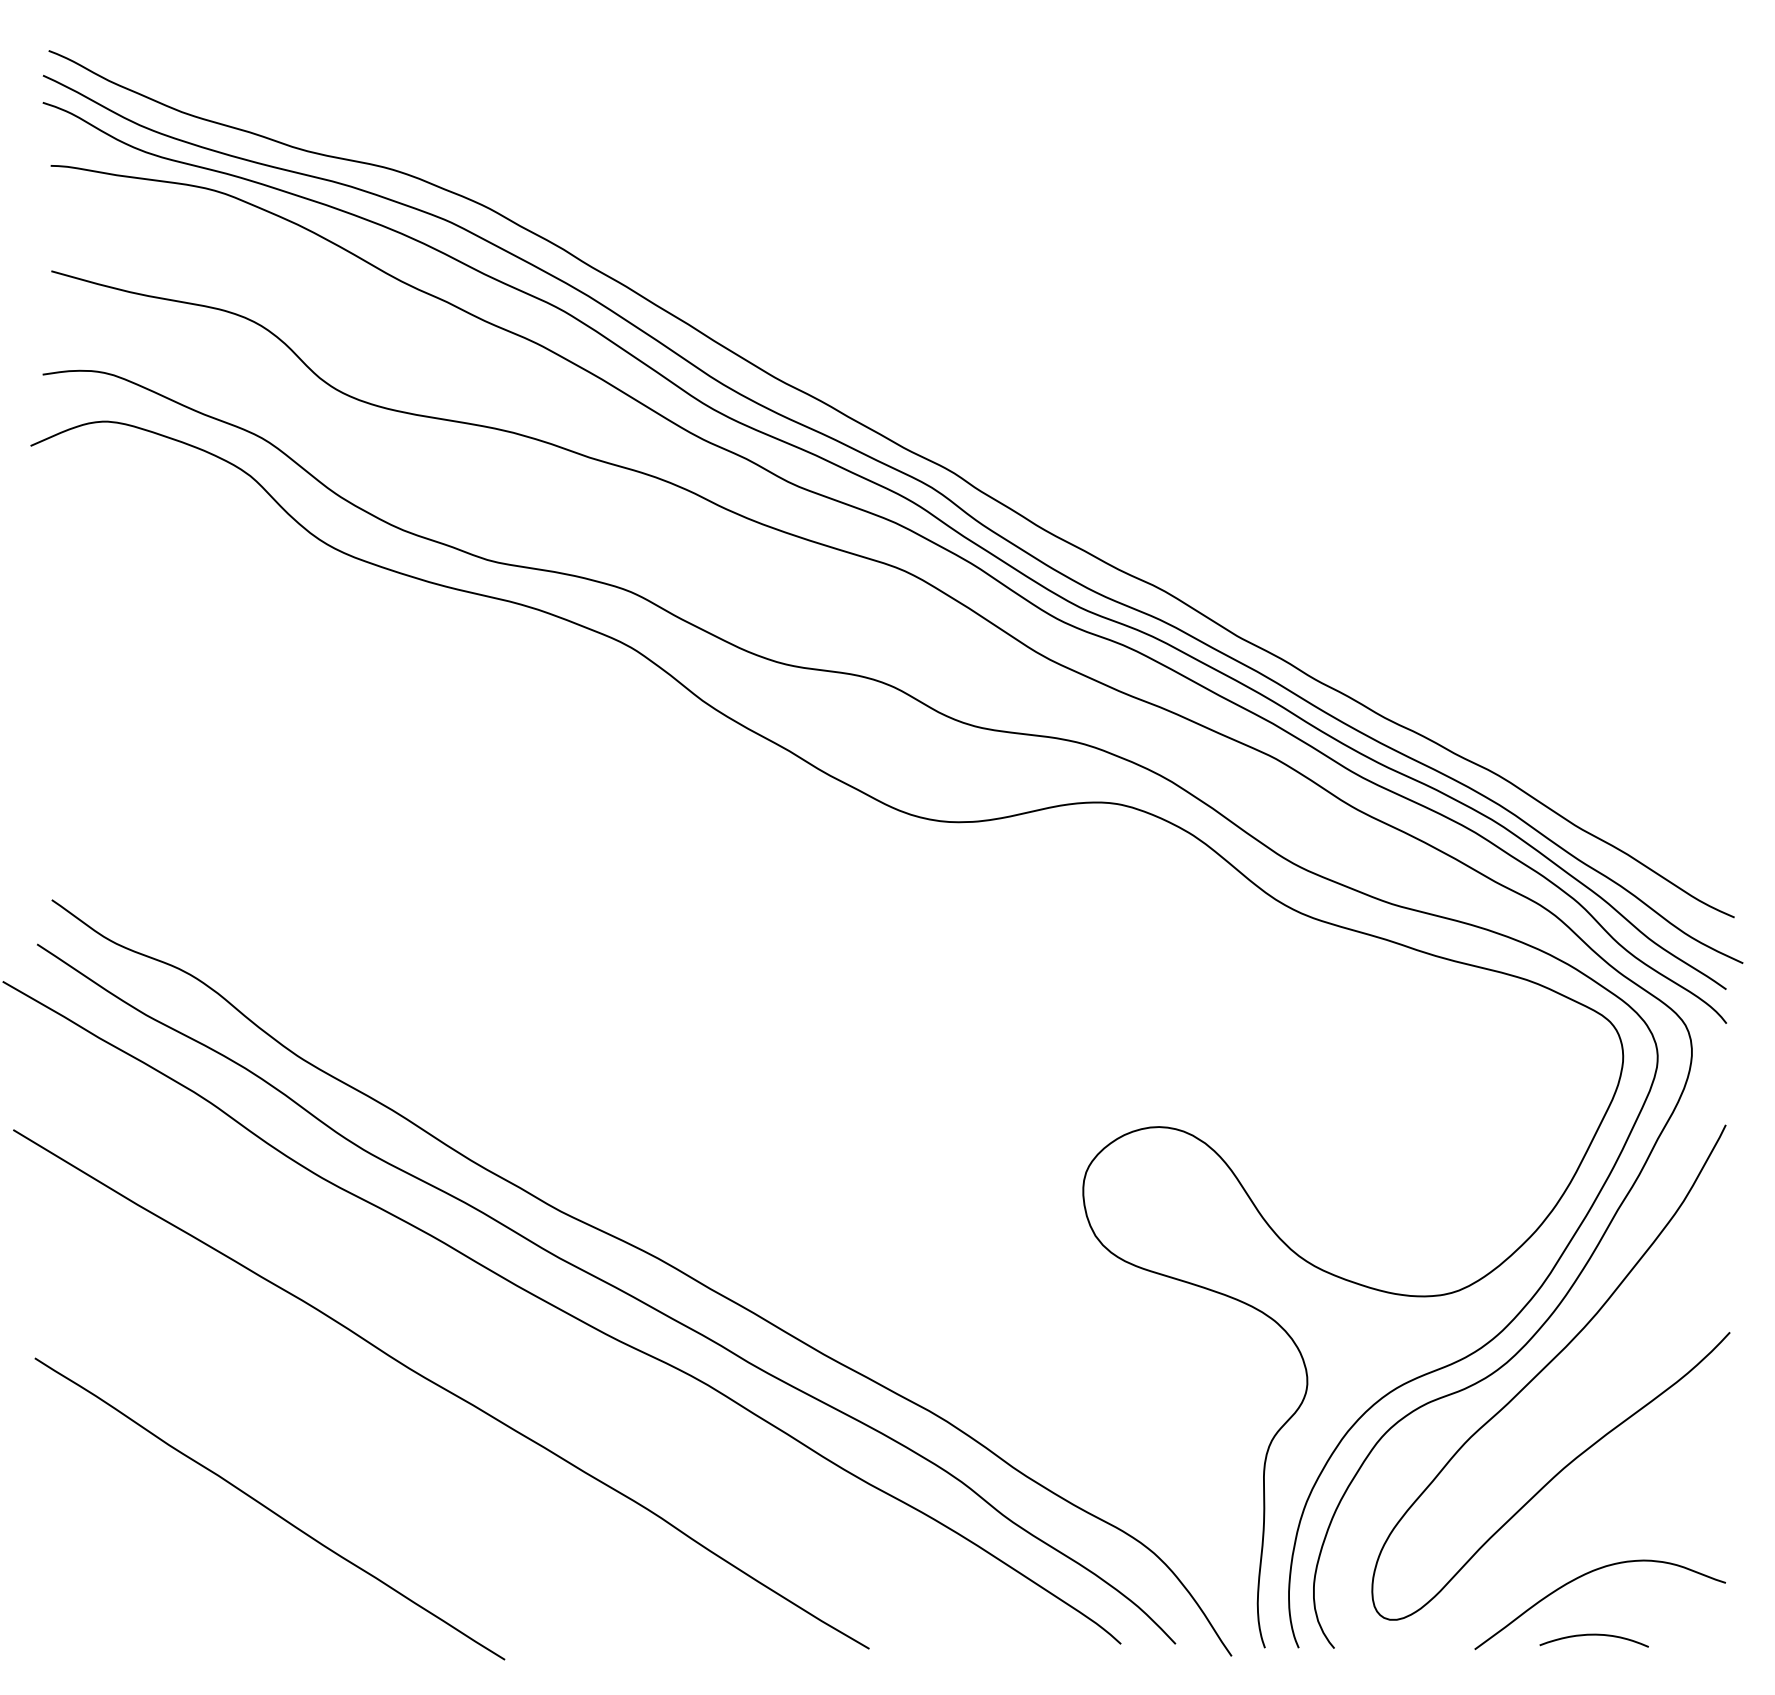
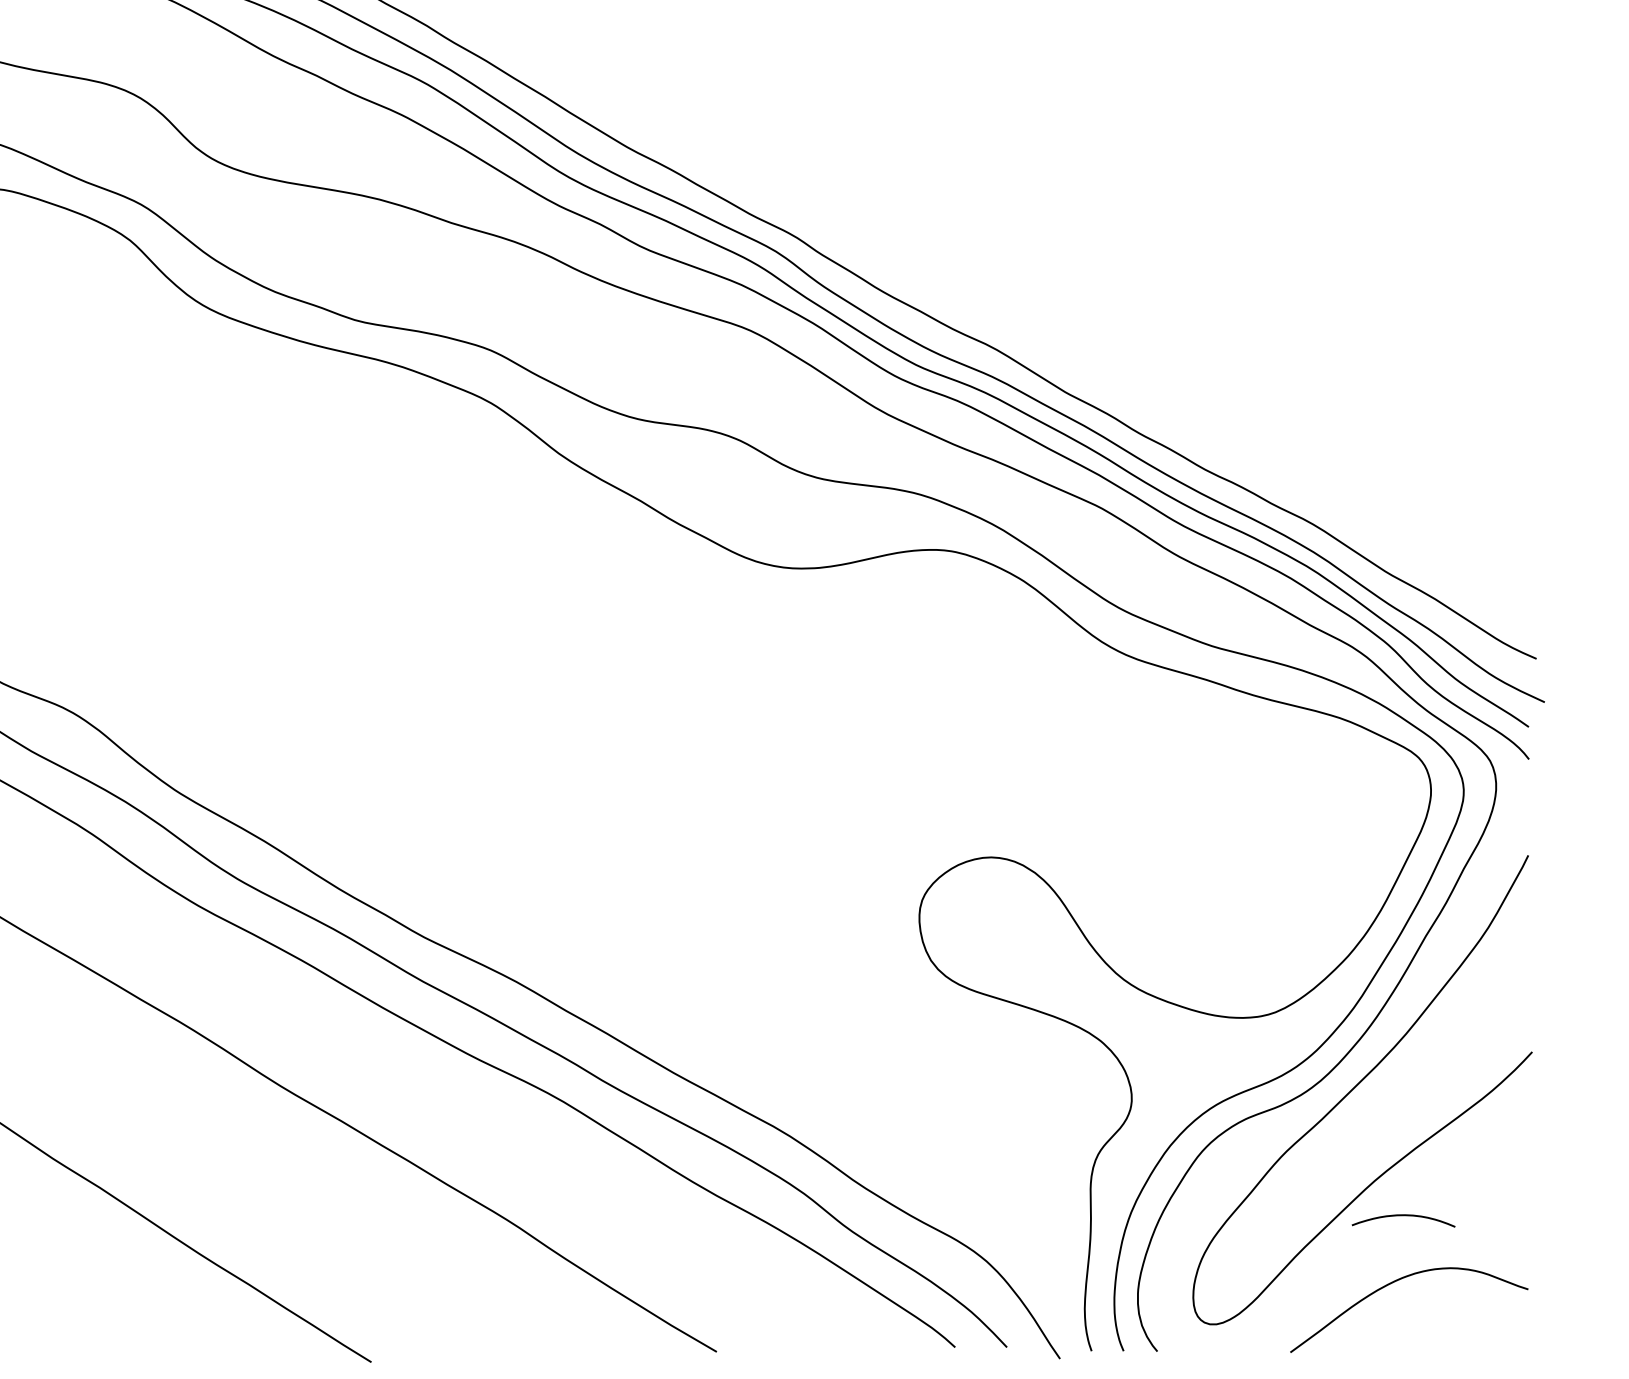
curve: (1593, 1635) -> (1402, 1216), moved

